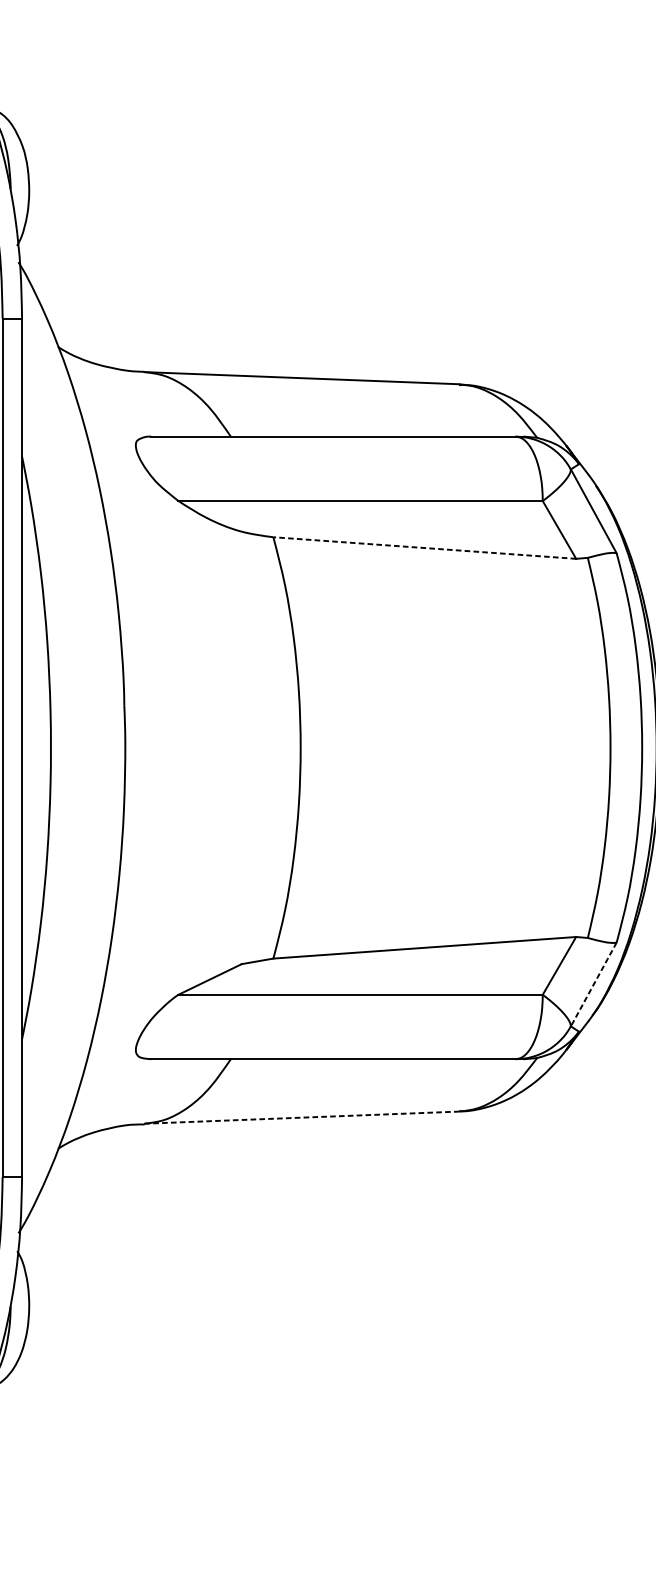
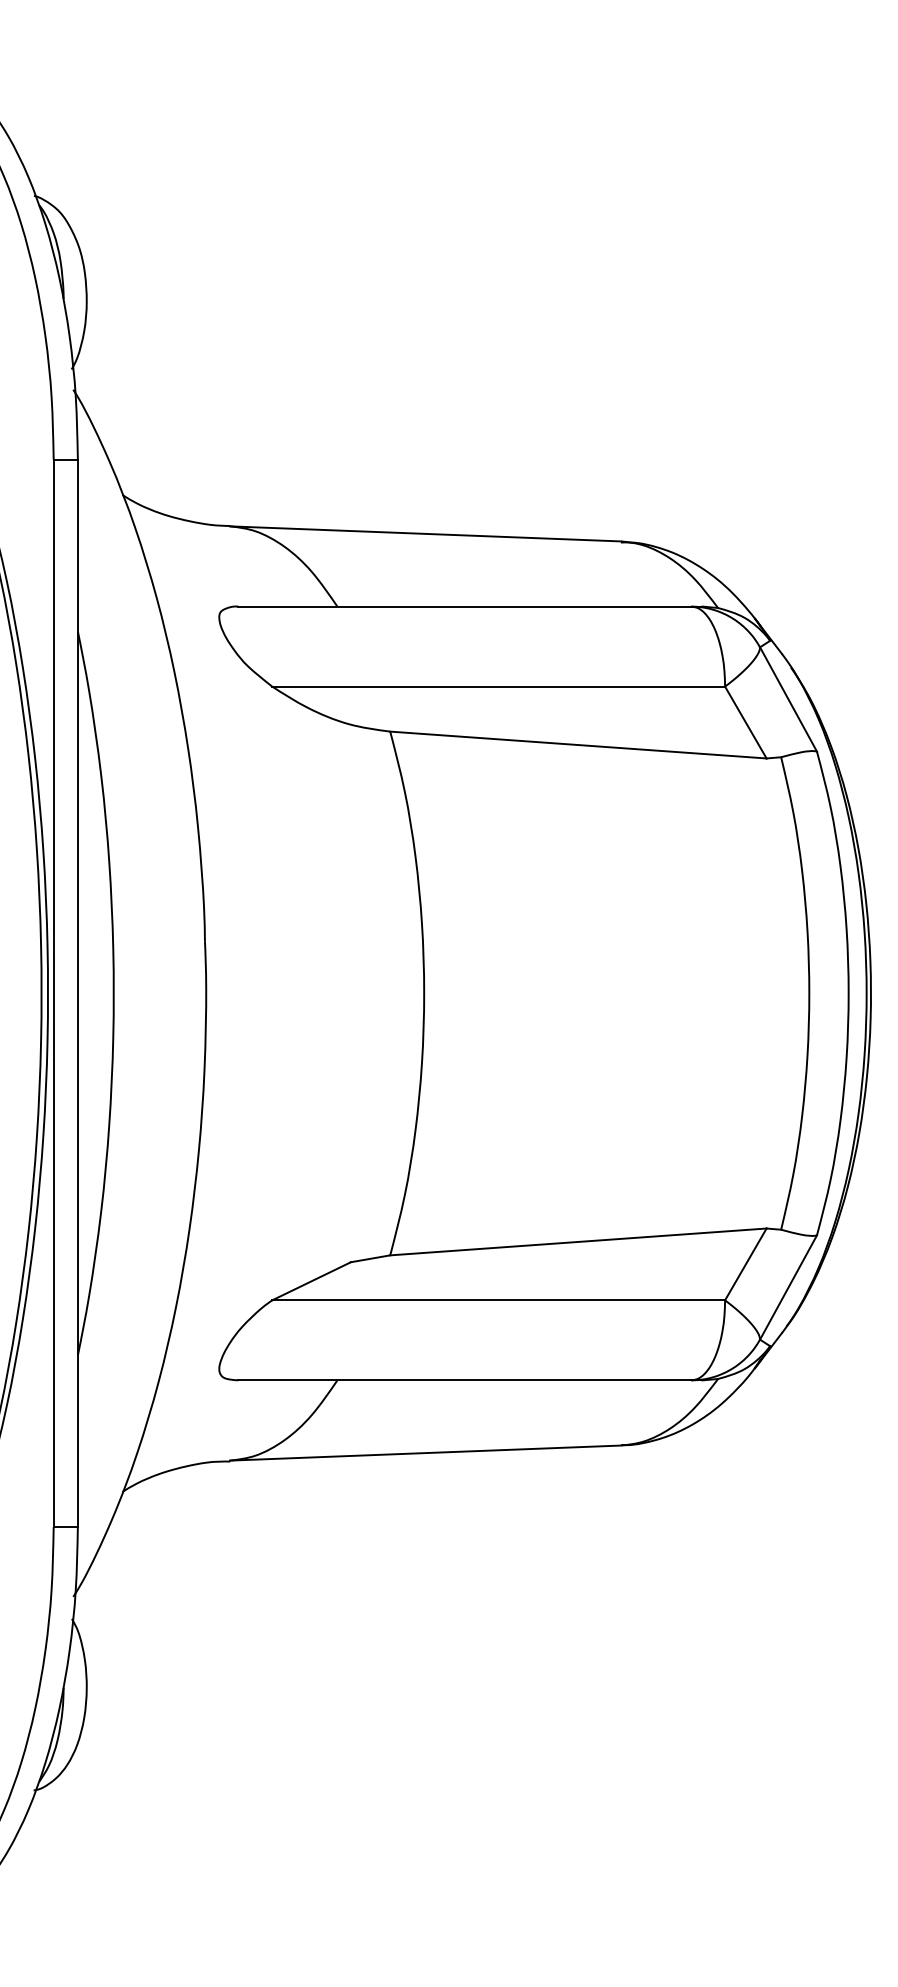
line: (424, 548) -> (578, 745), dashed -> solid
line: (593, 984) -> (788, 1287), dashed -> solid
line: (301, 1118) -> (425, 1453), dashed -> solid

